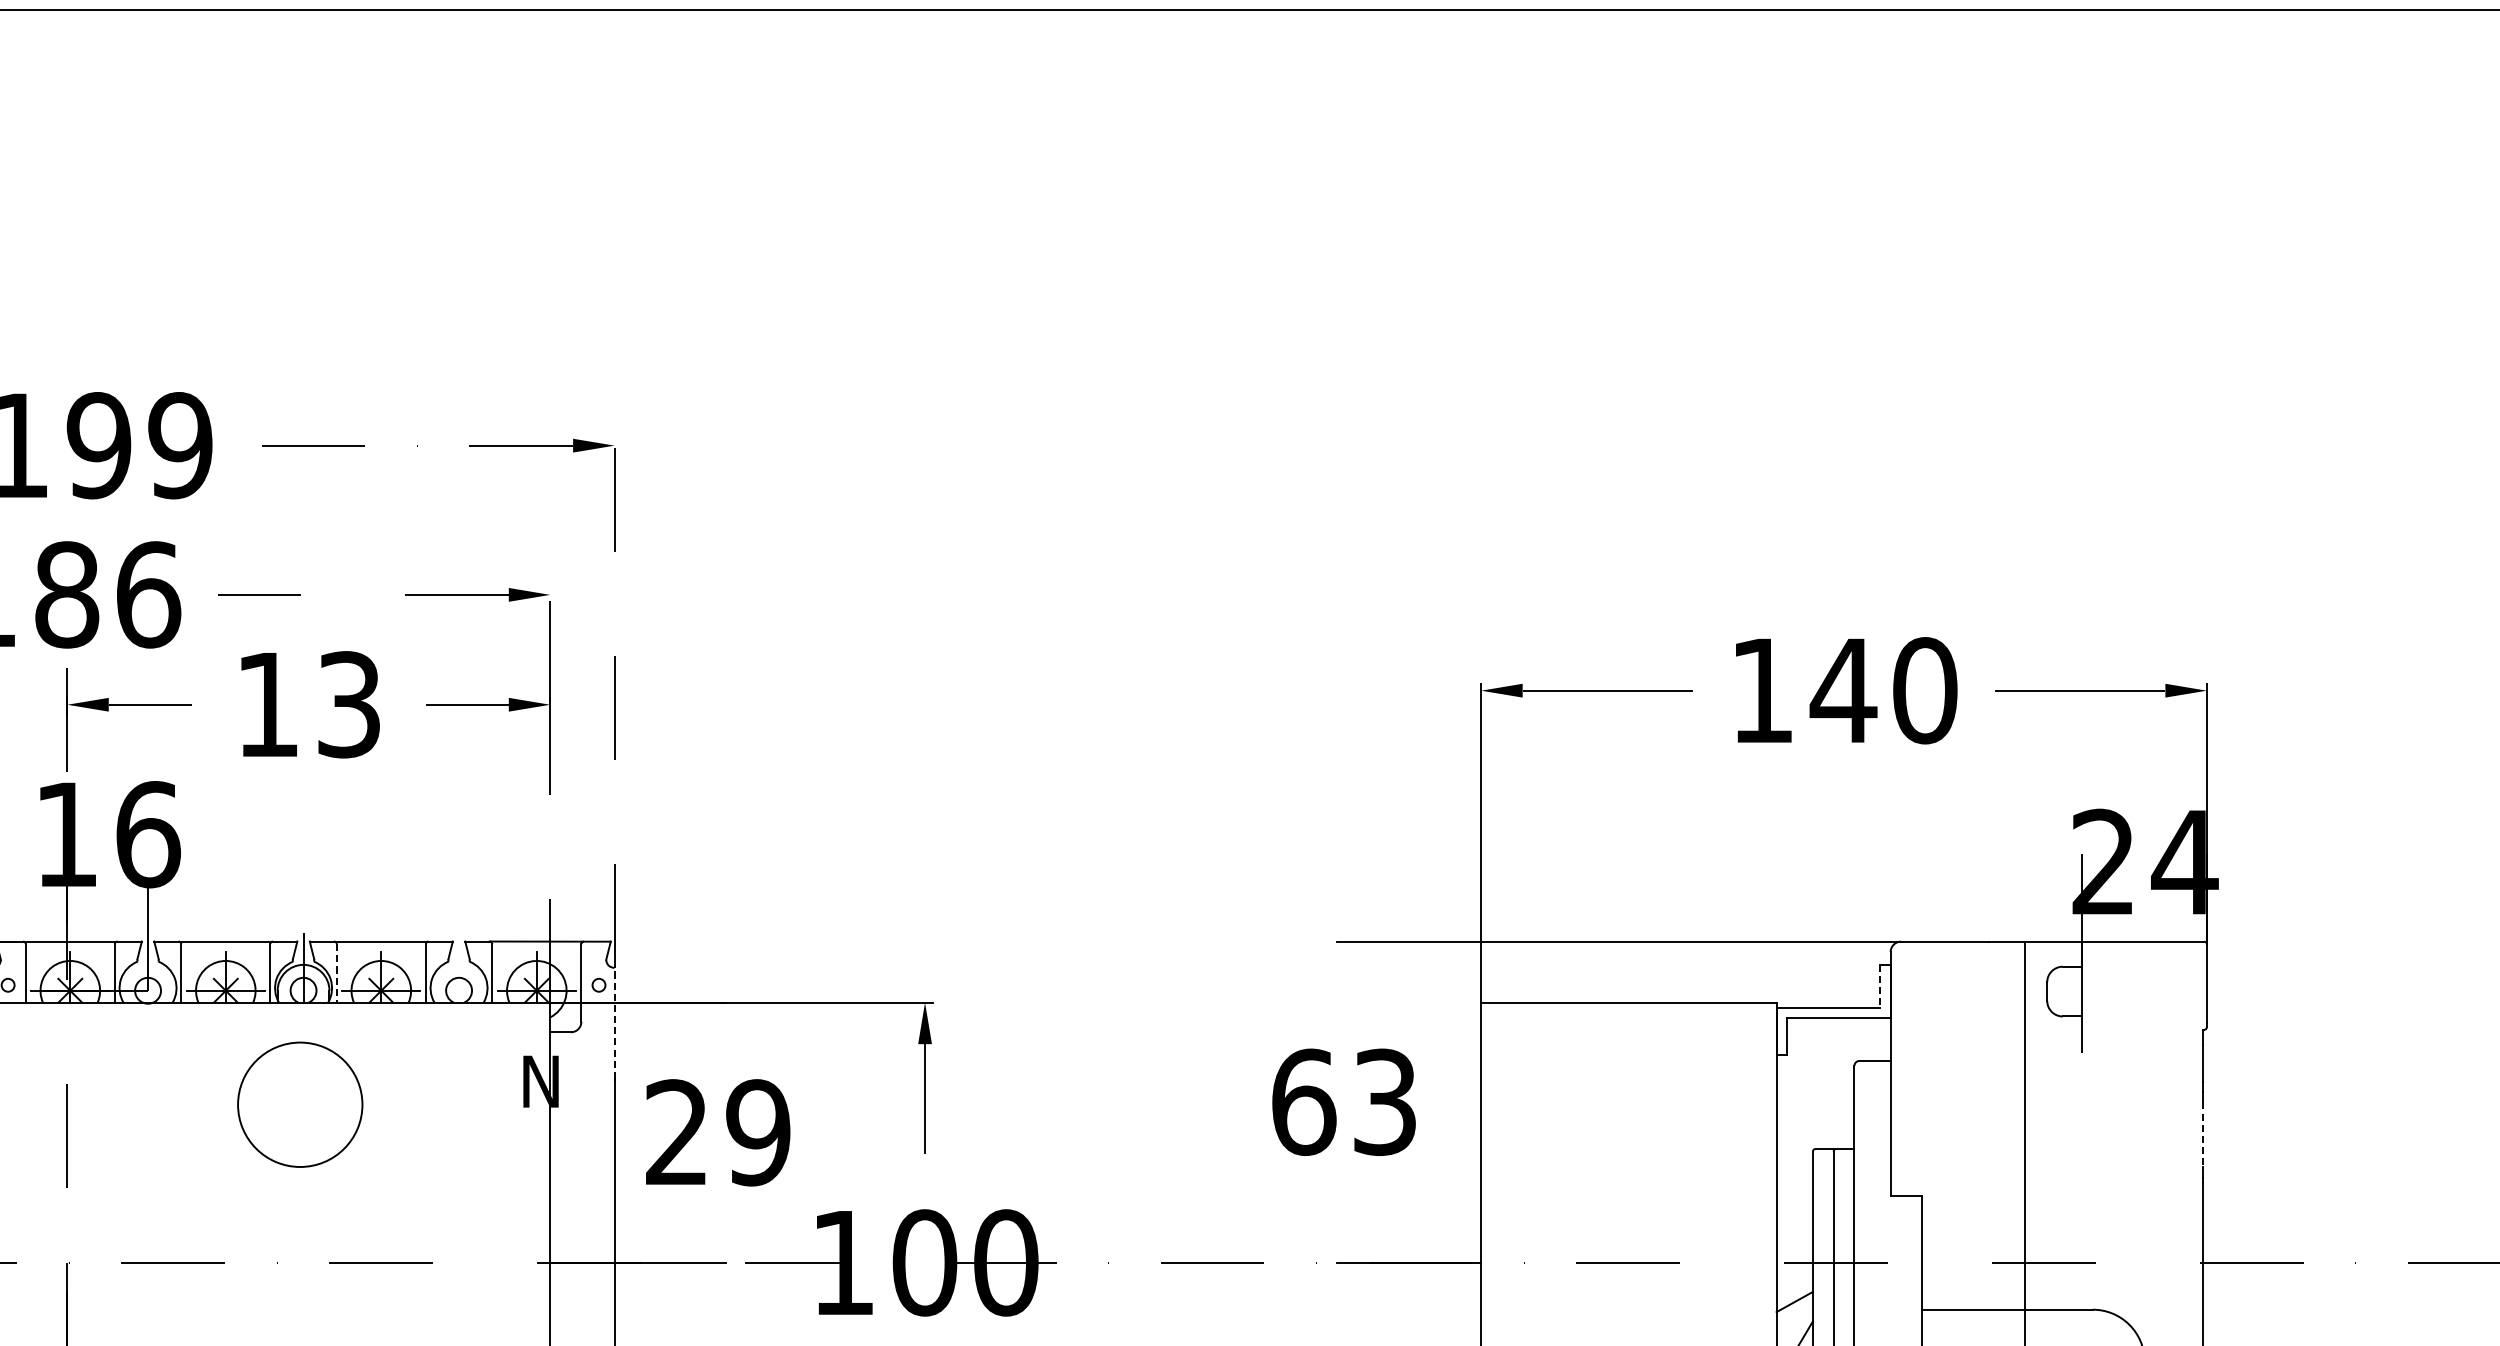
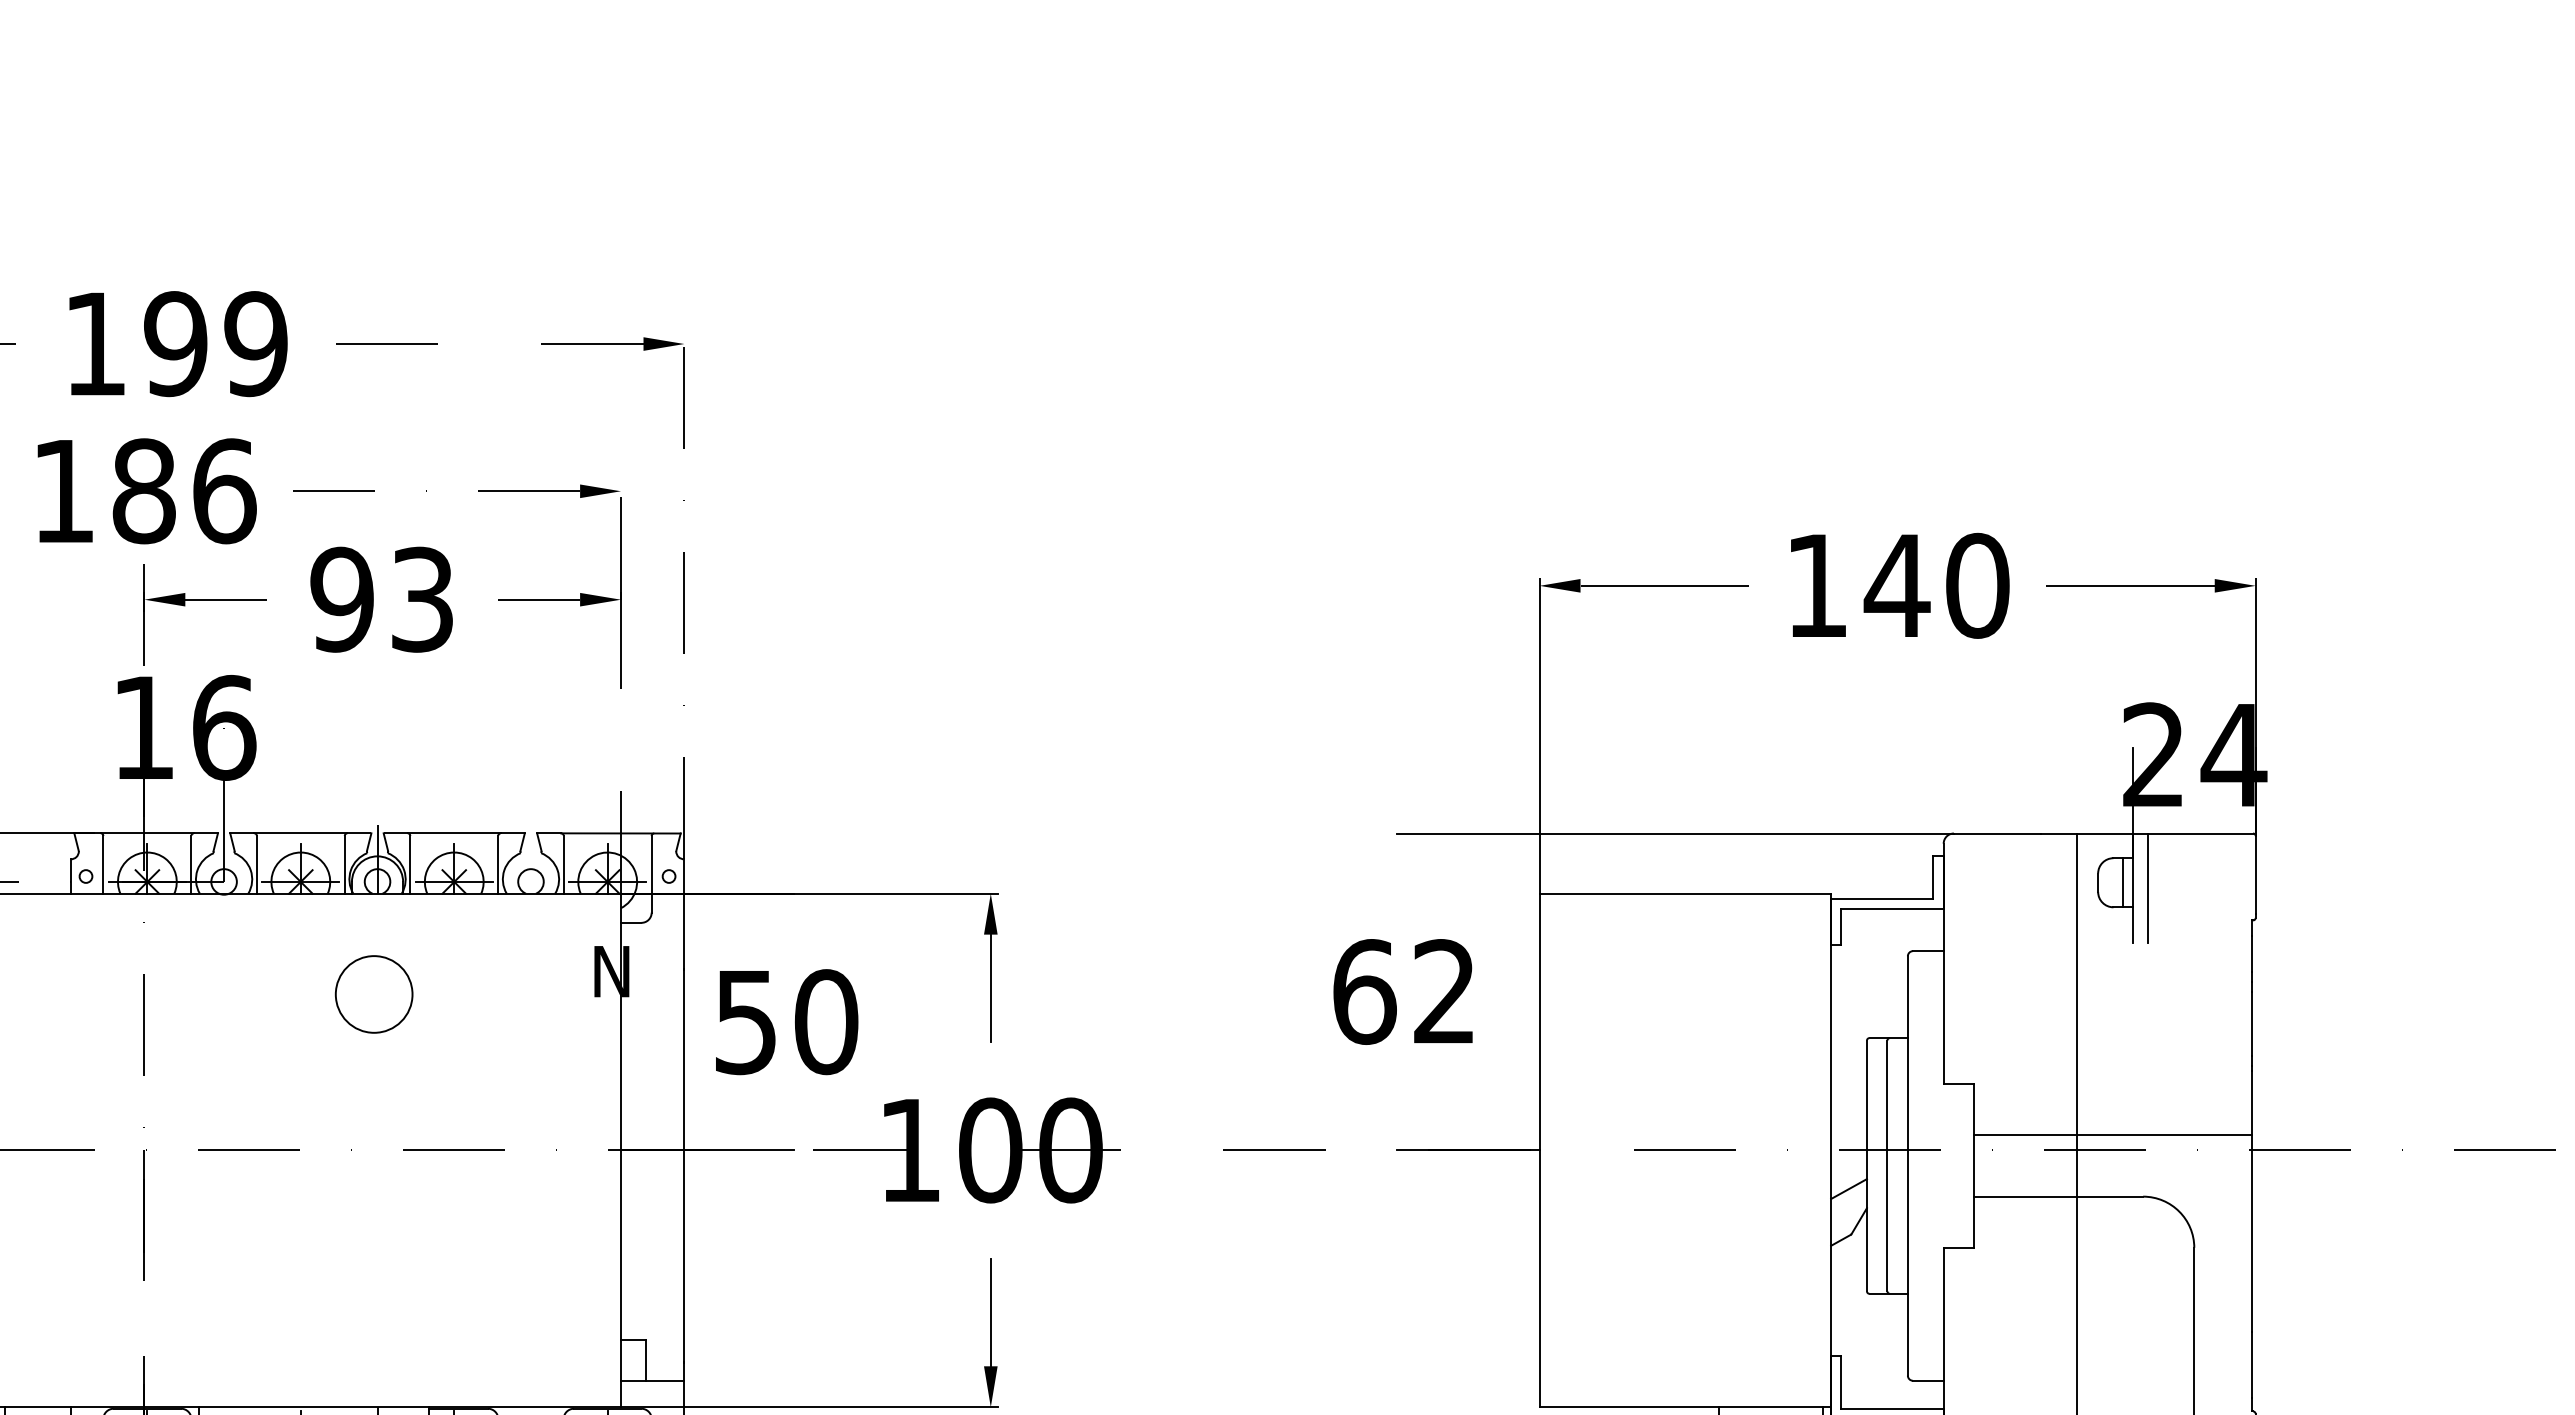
text: (267, 704) -> (341, 599), 13 -> 93
line: (336, 973) -> (410, 864), dashed -> solid
line: (1880, 987) -> (1933, 878), dashed -> solid
line: (2071, 991) -> (2122, 882), added
line: (2098, 996) -> (2148, 887), added
line: (614, 1023) -> (684, 914), dashed -> solid
text: (1384, 1101) -> (1444, 991), 63 -> 62
circle: (299, 1104) -> (373, 994), size x0.62
text: (718, 1133) -> (786, 1022), 29 -> 50
line: (2203, 1135) -> (2252, 1024), dashed -> solid
line: (2062, 1247) -> (2113, 1135), added

